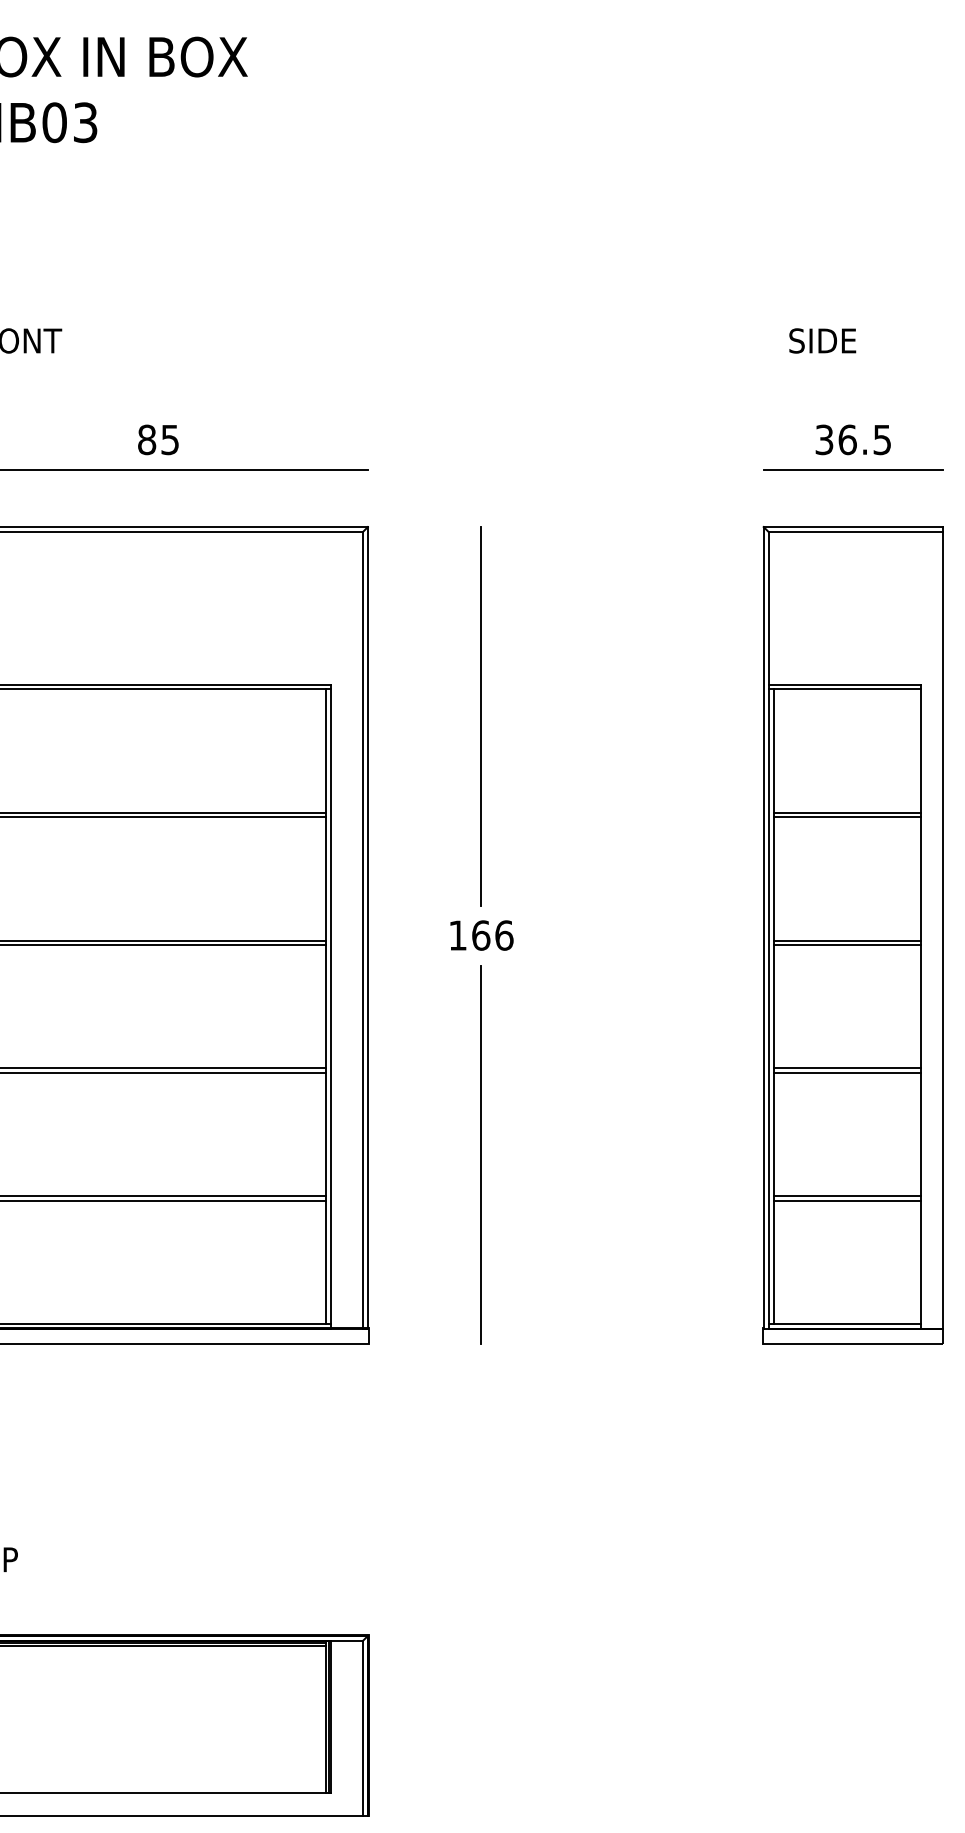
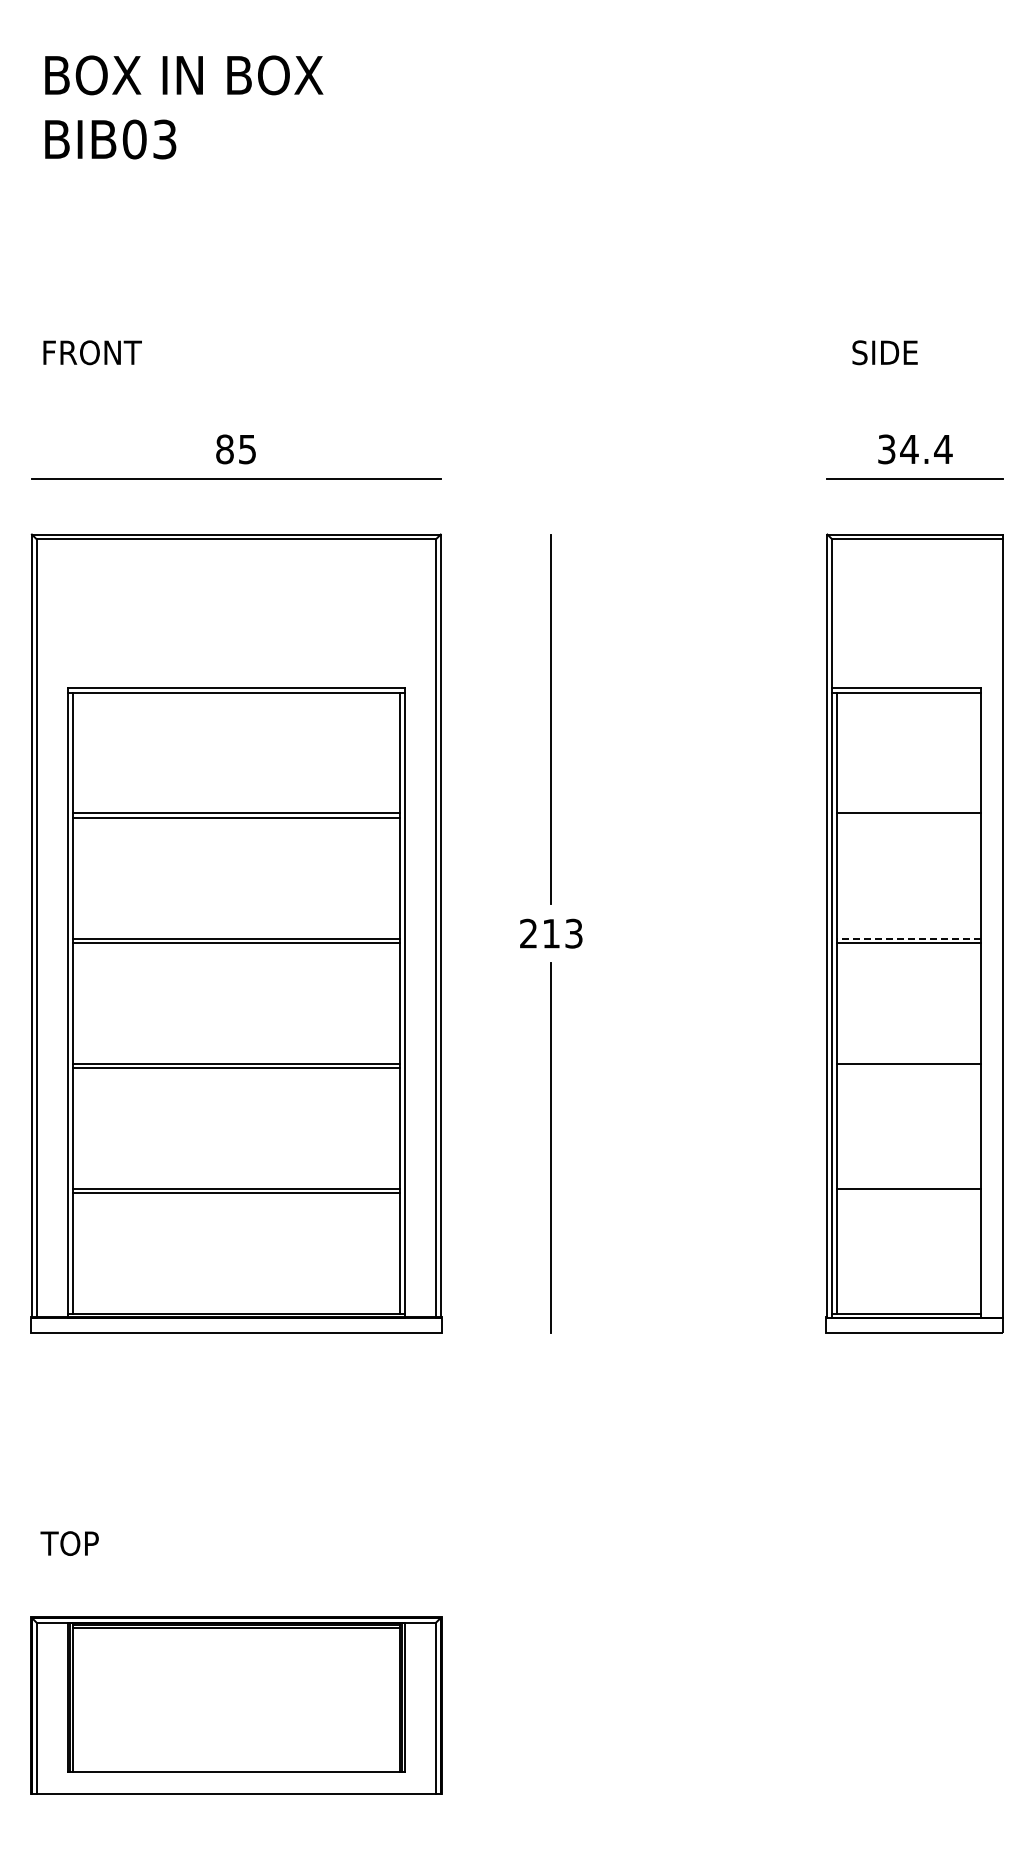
text: (865, 439) -> (926, 449), 36.5 -> 34.4
line: (847, 817) -> (909, 818), removed
text: (481, 935) -> (551, 933), 166 -> 213
line: (846, 940) -> (908, 938), solid -> dashed
line: (847, 1073) -> (909, 1068), removed
line: (847, 1201) -> (909, 1193), removed

